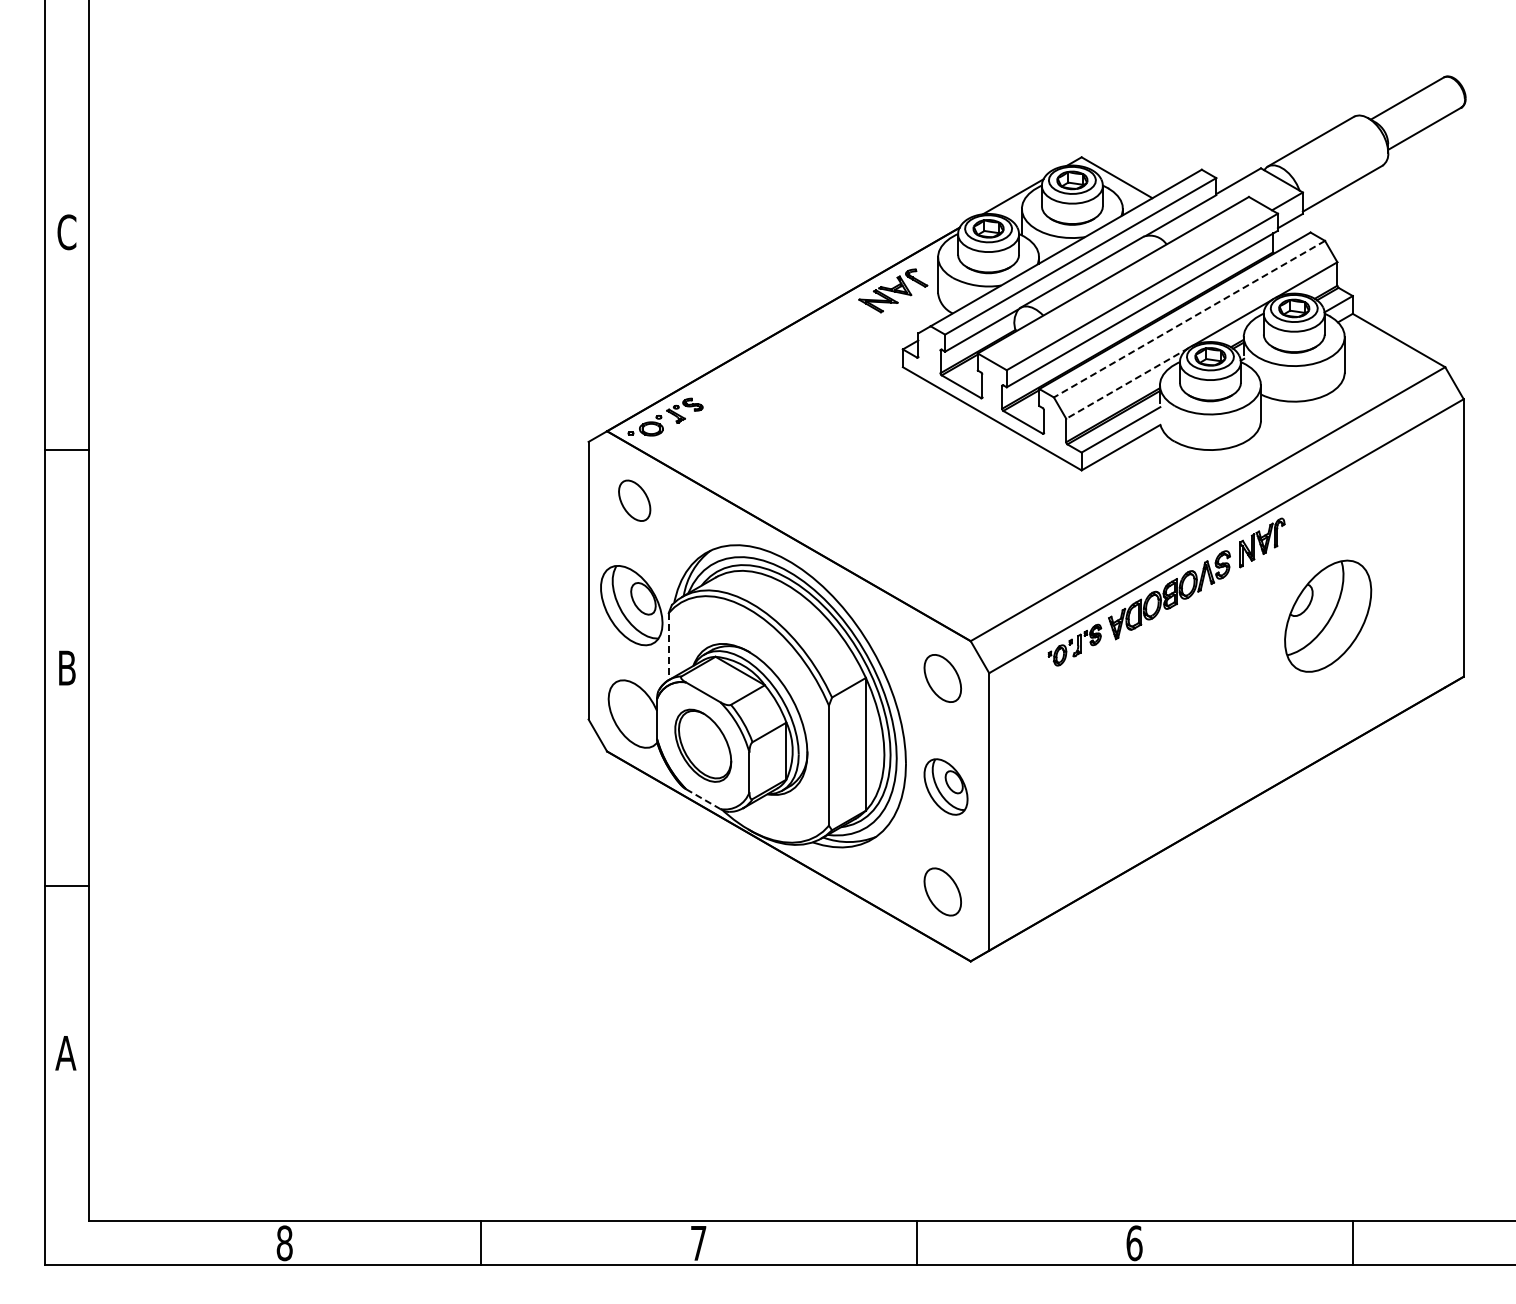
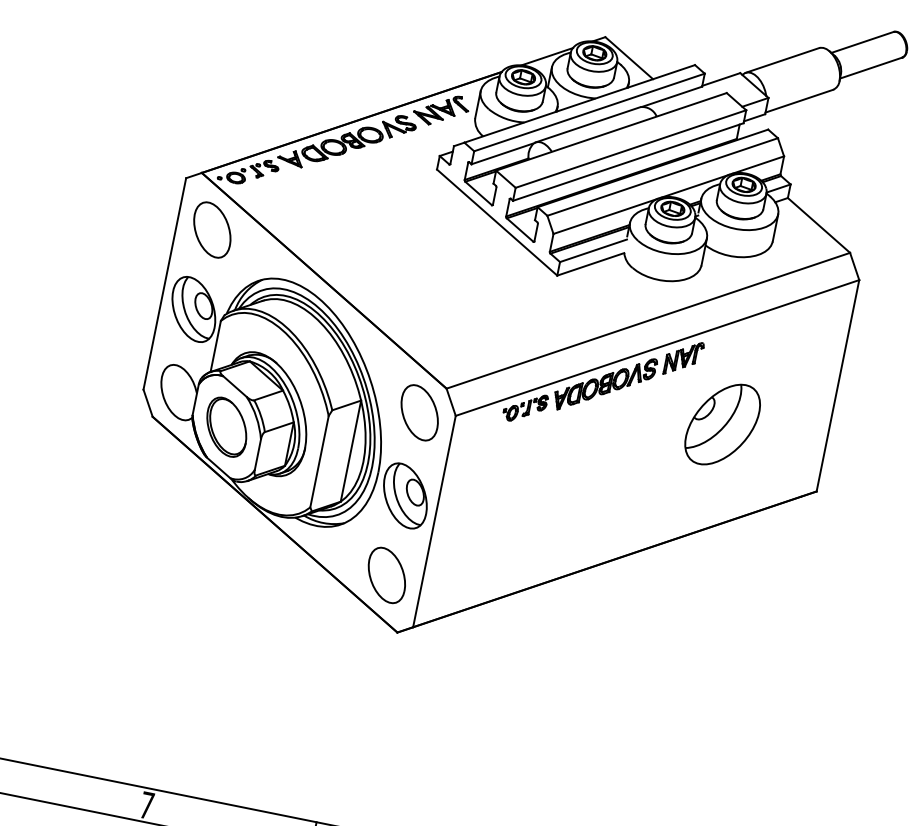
line: (1189, 319) -> (662, 177), dashed -> solid
part: (782, 353) -> (347, 140), added
line: (1127, 383) -> (605, 216), dashed -> solid
part: (634, 500) -> (212, 229), size x1.67
line: (668, 647) -> (215, 347), dashed -> solid
part: (942, 678) -> (419, 412), size x1.43
part: (945, 786) -> (405, 495), size x1.43
line: (703, 799) -> (218, 468), dashed -> solid
part: (942, 891) -> (386, 574), size x1.43

